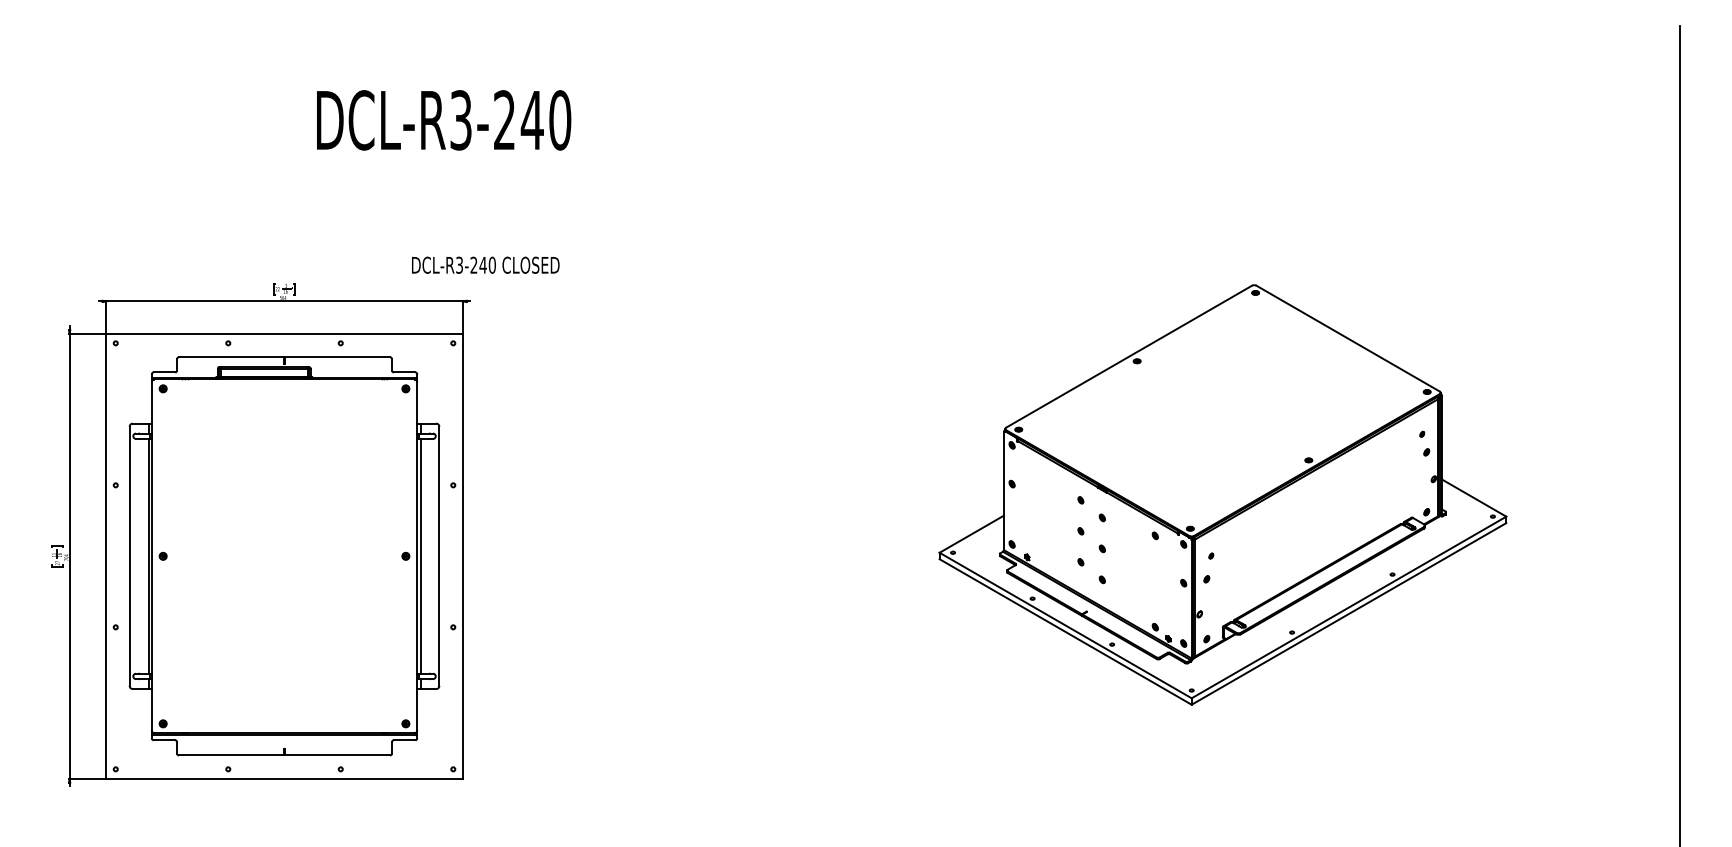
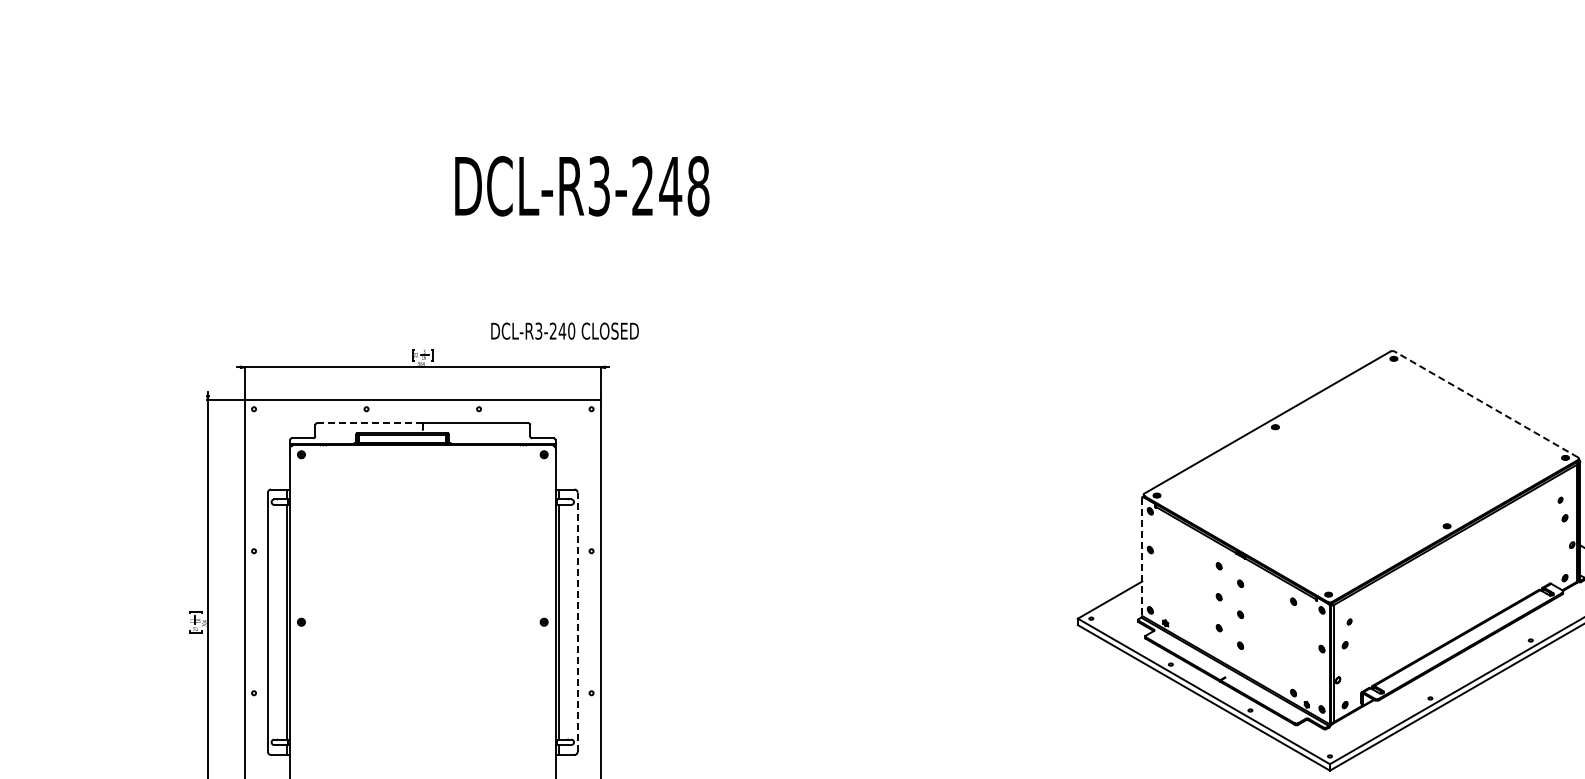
text: (560, 120) -> (698, 186), DCL-R3-240 -> DCL-R3-248
text: (485, 264) -> (564, 330), moved
line: (1348, 338) -> (1486, 404), solid -> dashed
line: (231, 357) -> (369, 423), solid -> dashed
line: (1004, 491) -> (1142, 557), solid -> dashed
line: (439, 556) -> (577, 622), solid -> dashed

